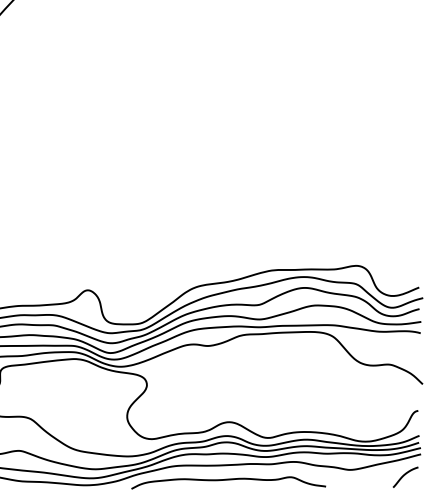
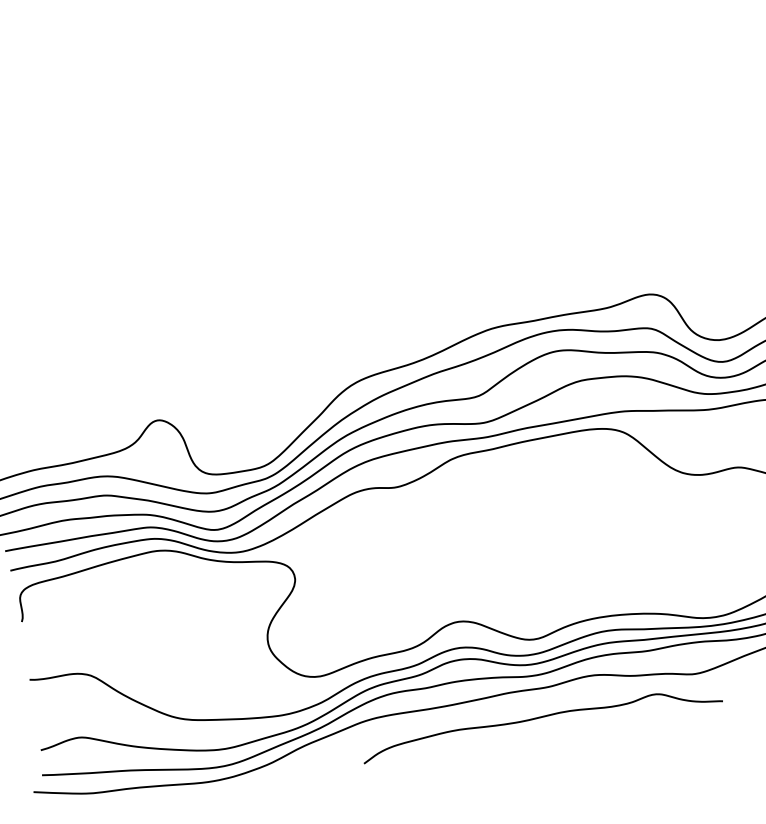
curve: (228, 480) -> (540, 719), moved

